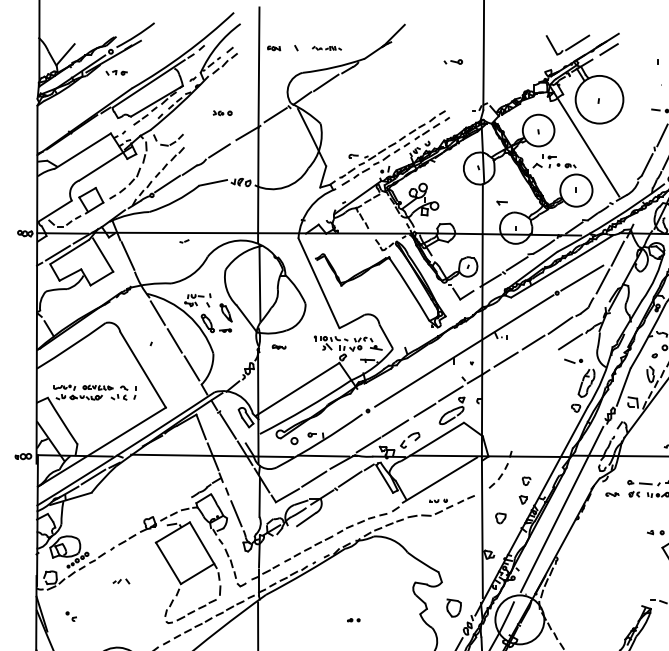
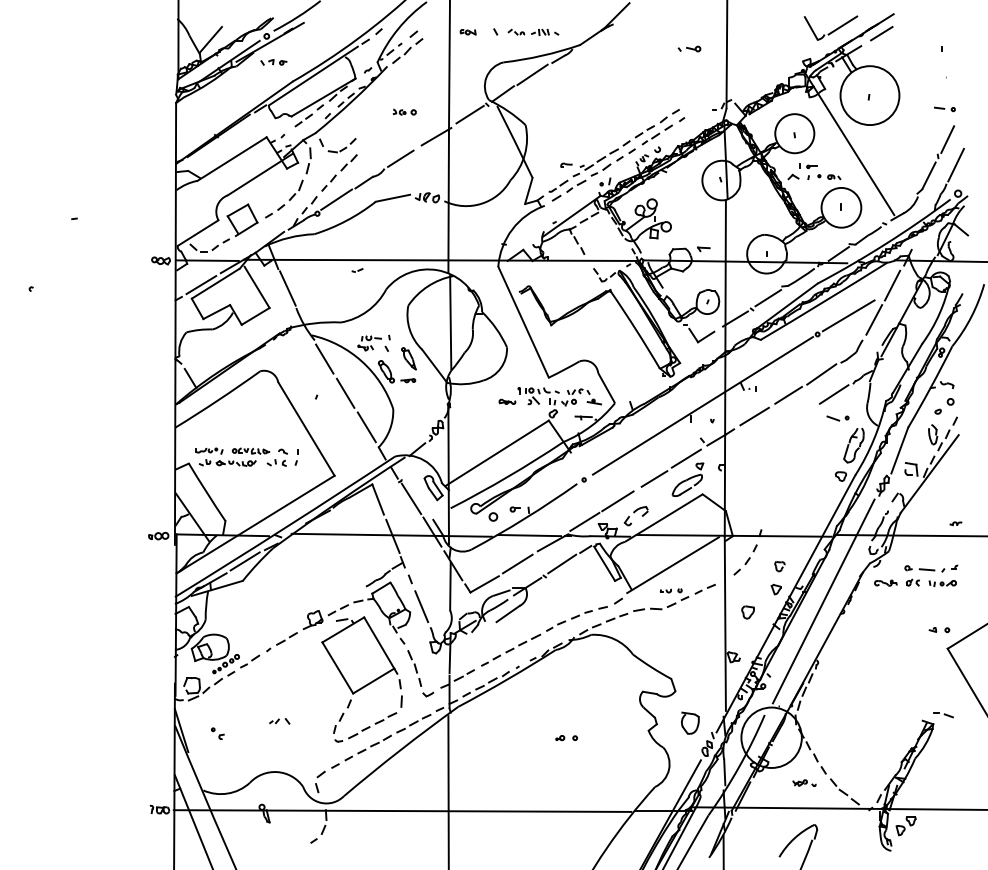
part: (326, 47) -> (533, 31), size x1.43
part: (501, 203) -> (703, 249), moved
part: (279, 346) -> (507, 401), moved
part: (612, 494) -> (885, 582), size x1.43
part: (121, 581) -> (279, 721), moved
part: (353, 620) -> (566, 738), size x1.43

